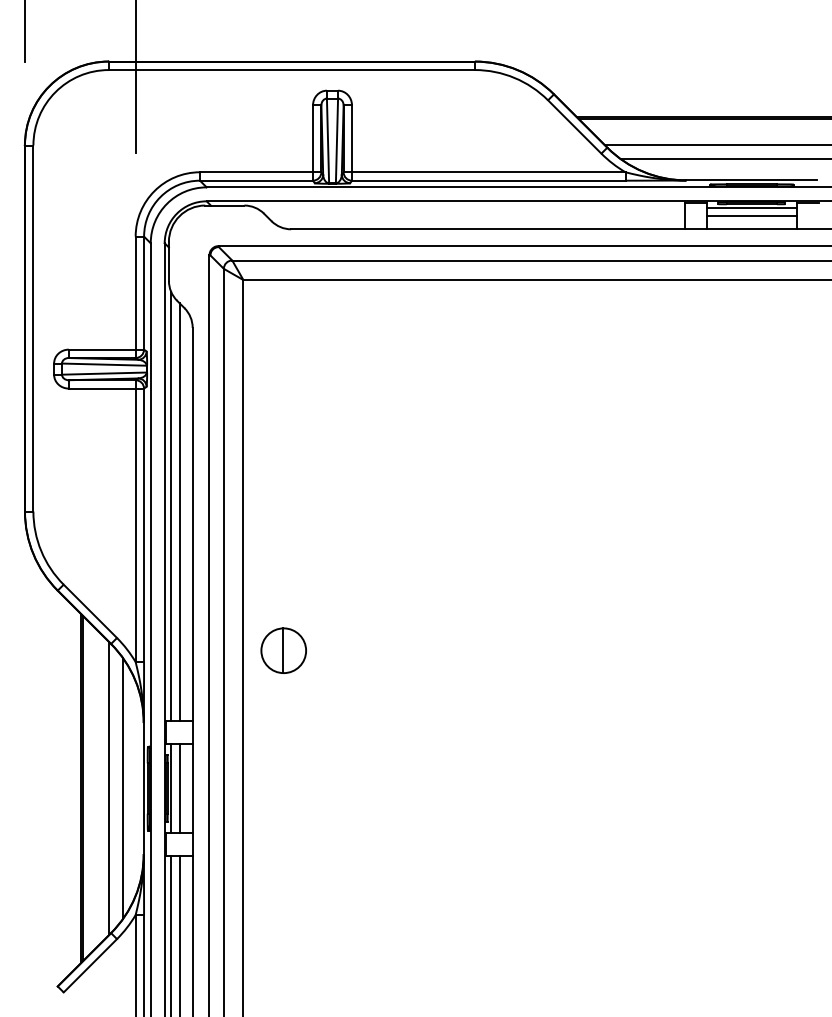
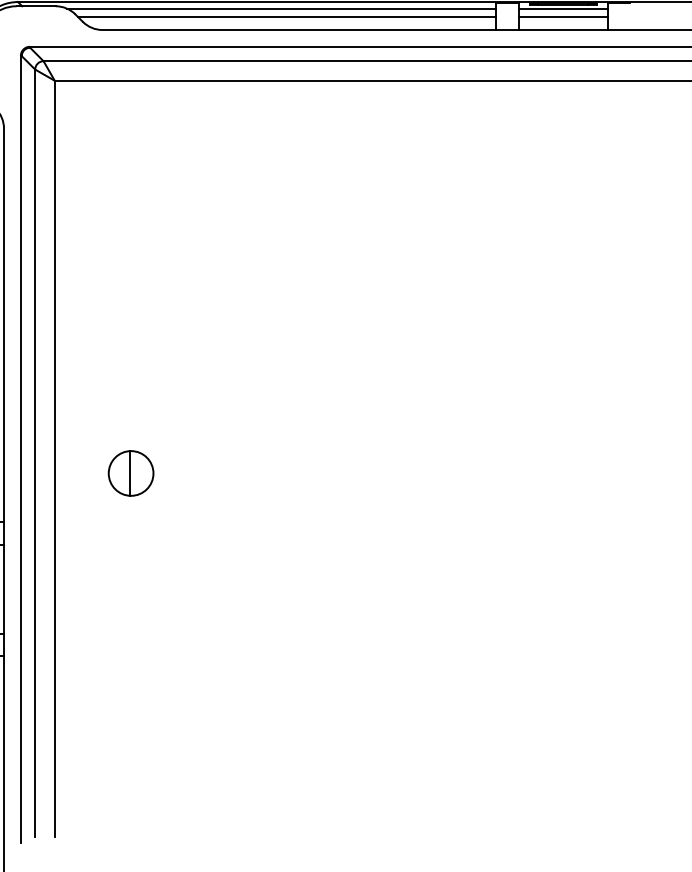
line: (469, 207) -> (280, 8), added
line: (475, 216) -> (286, 17), added
part: (283, 650) -> (130, 473), moved

